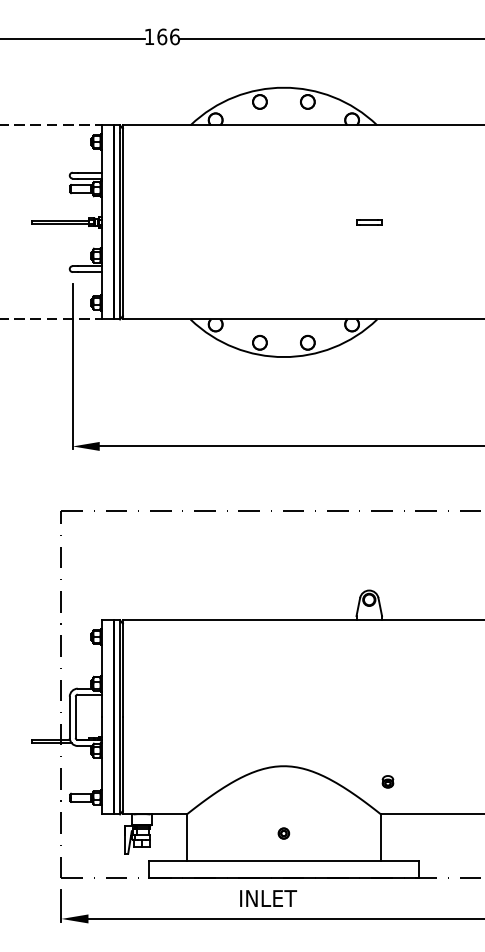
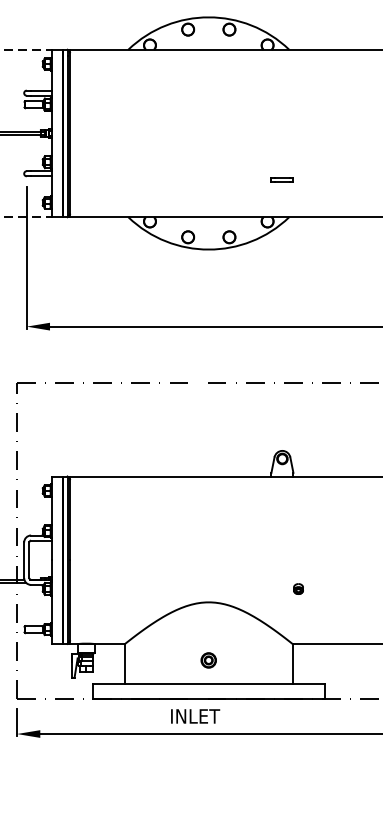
part: (369, 222) -> (282, 180), moved
part: (387, 781) -> (298, 588), moved
part: (283, 833) -> (208, 660), size x1.6

